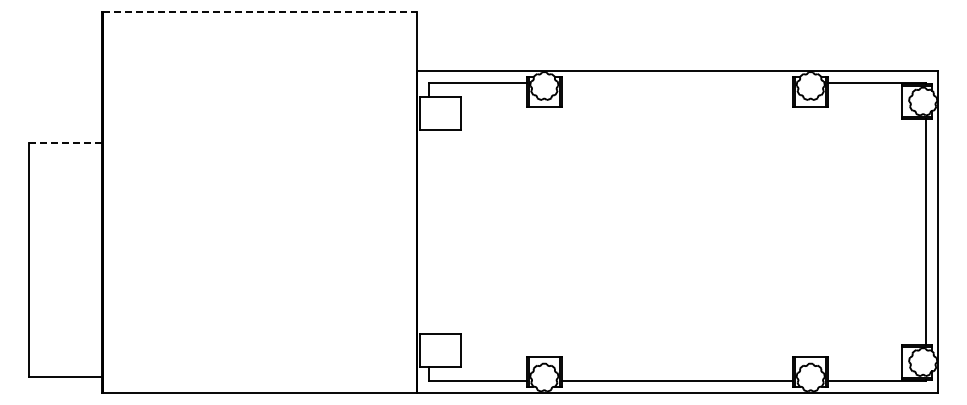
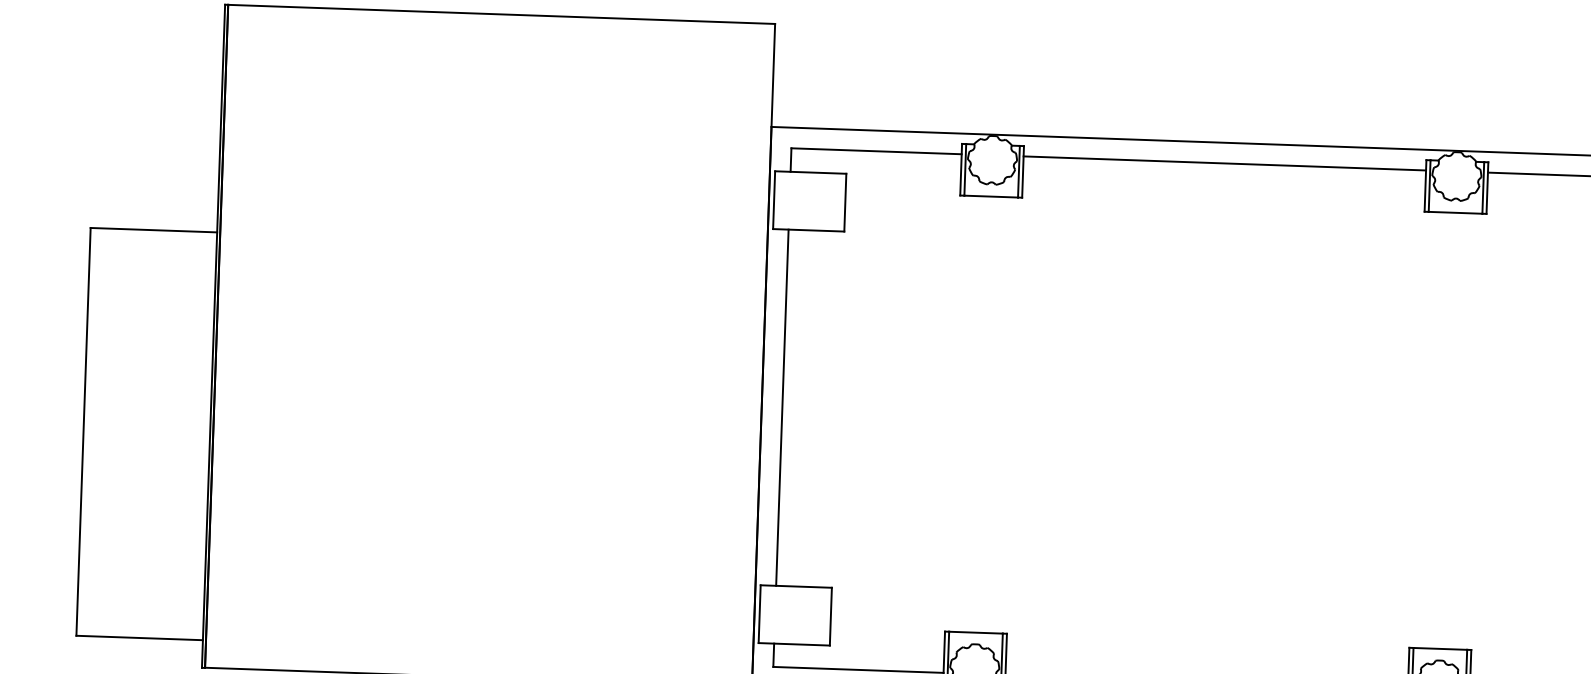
line: (260, 12) -> (502, 14), dashed -> solid
line: (677, 83) -> (1224, 163), added
line: (65, 142) -> (154, 229), dashed -> solid
line: (428, 231) -> (781, 406), added

